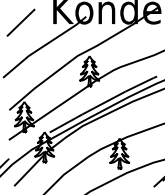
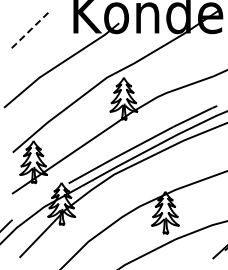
line: (20, 22) -> (28, 31), solid -> dashed

